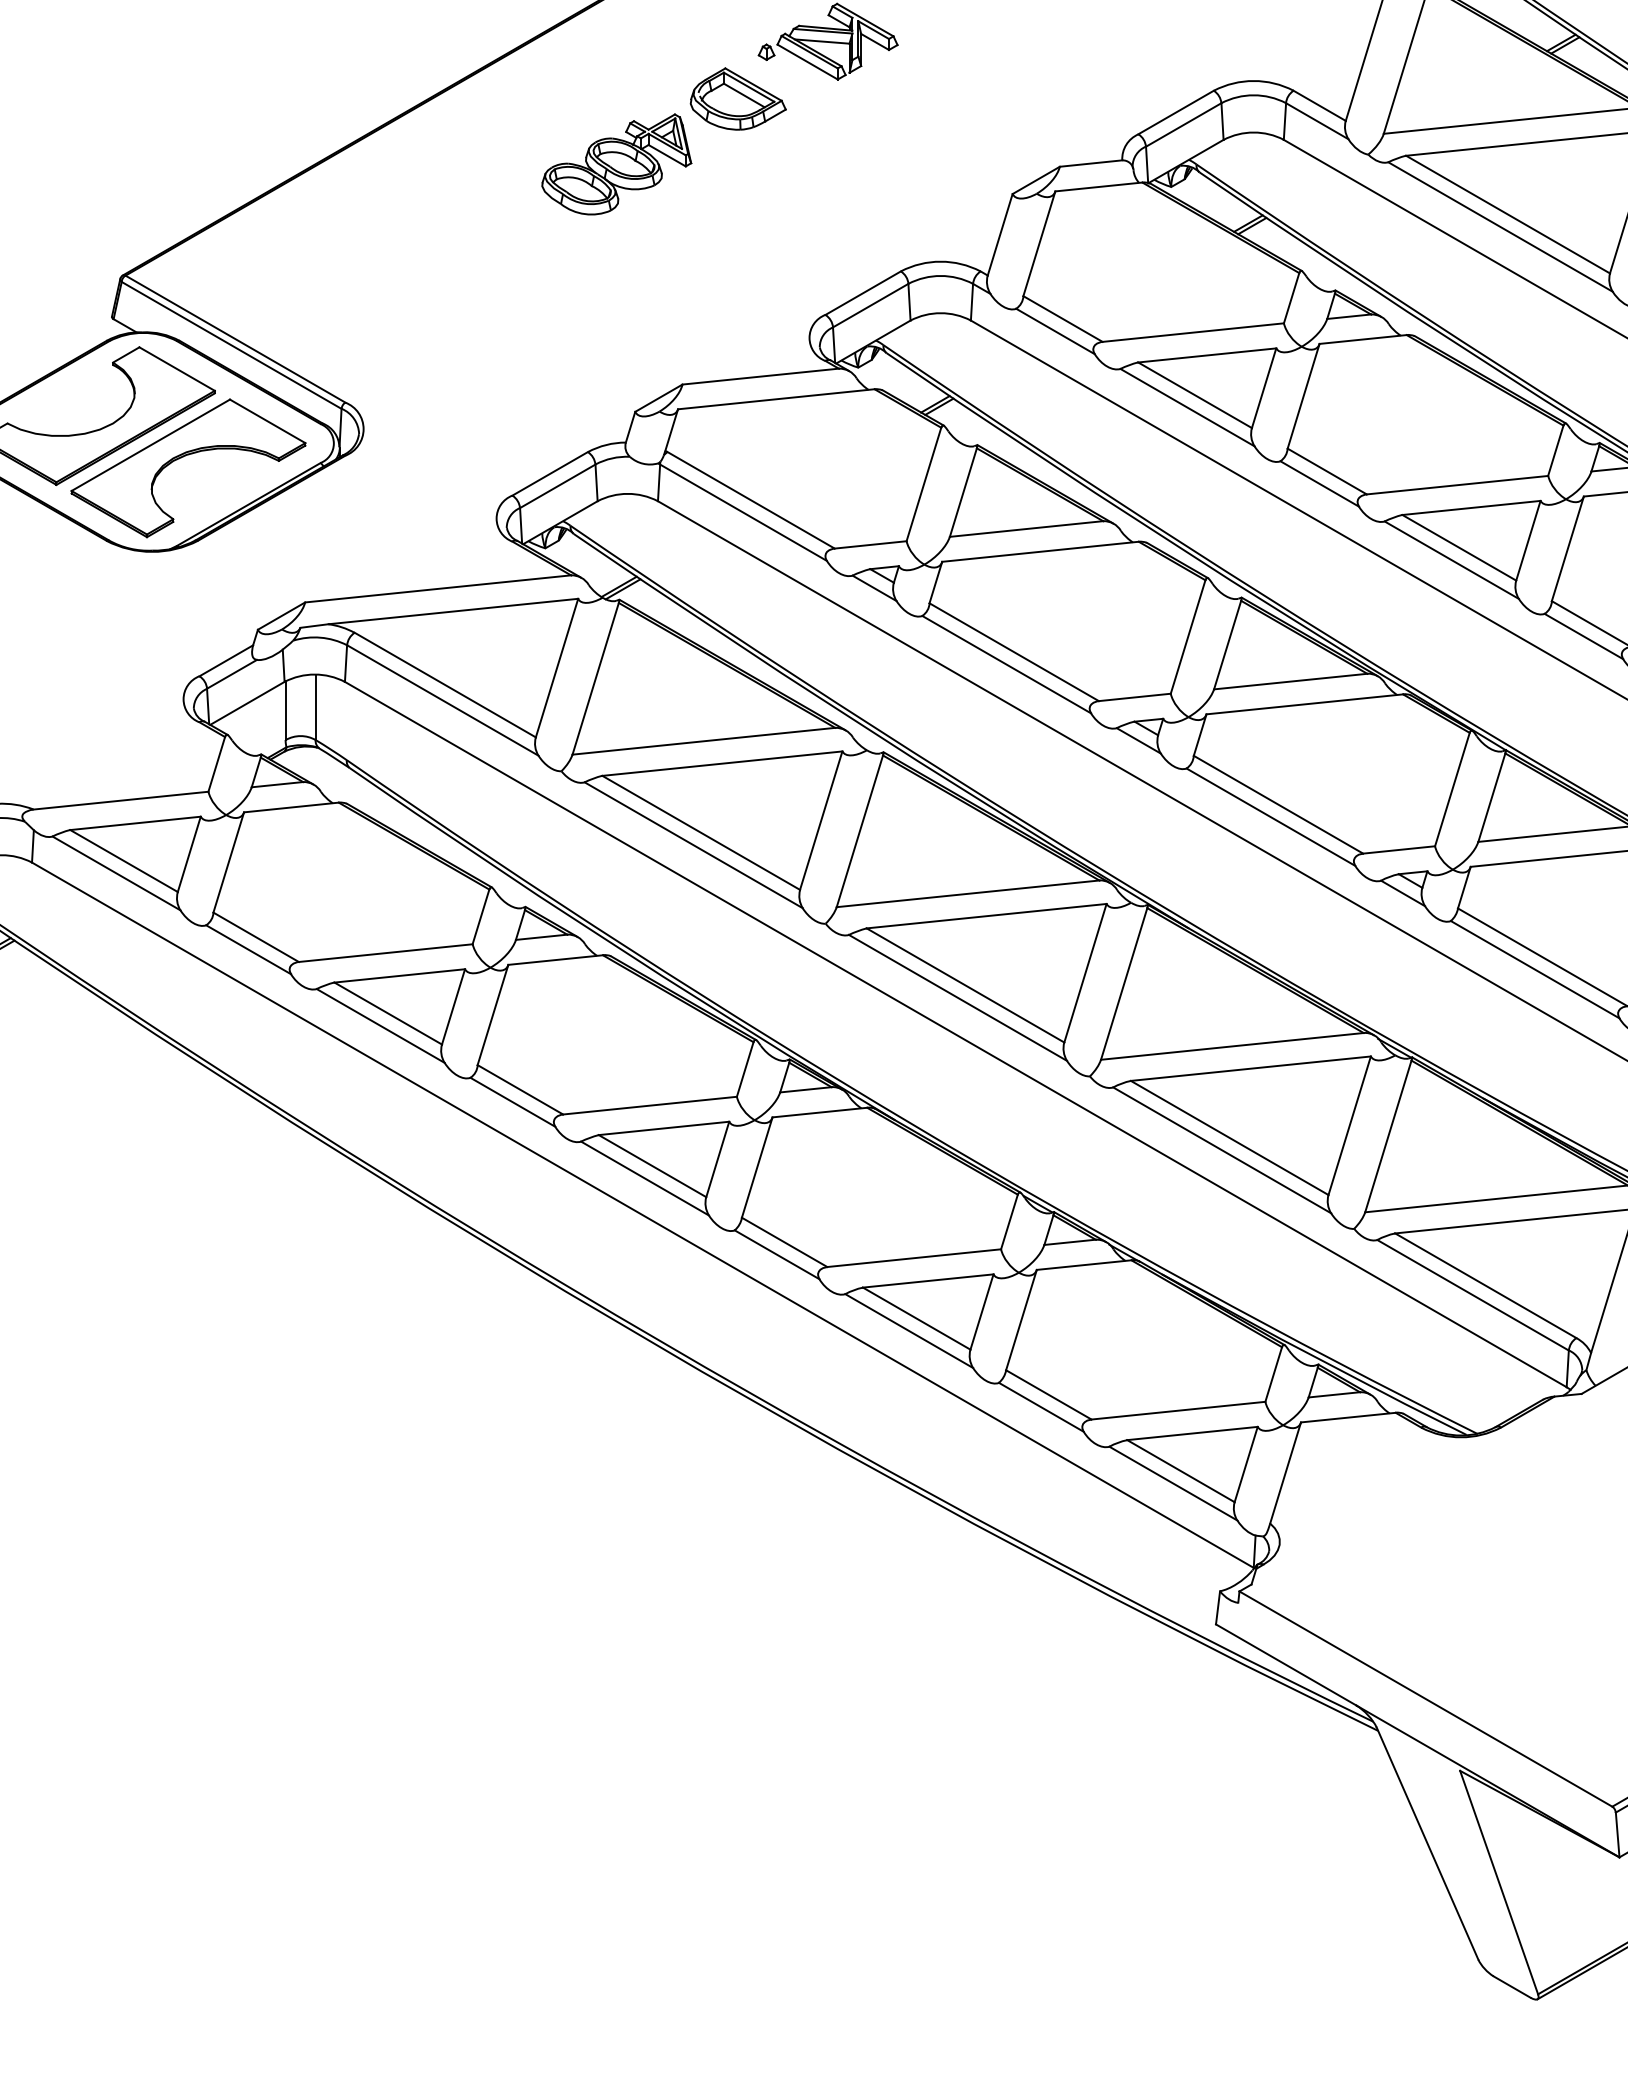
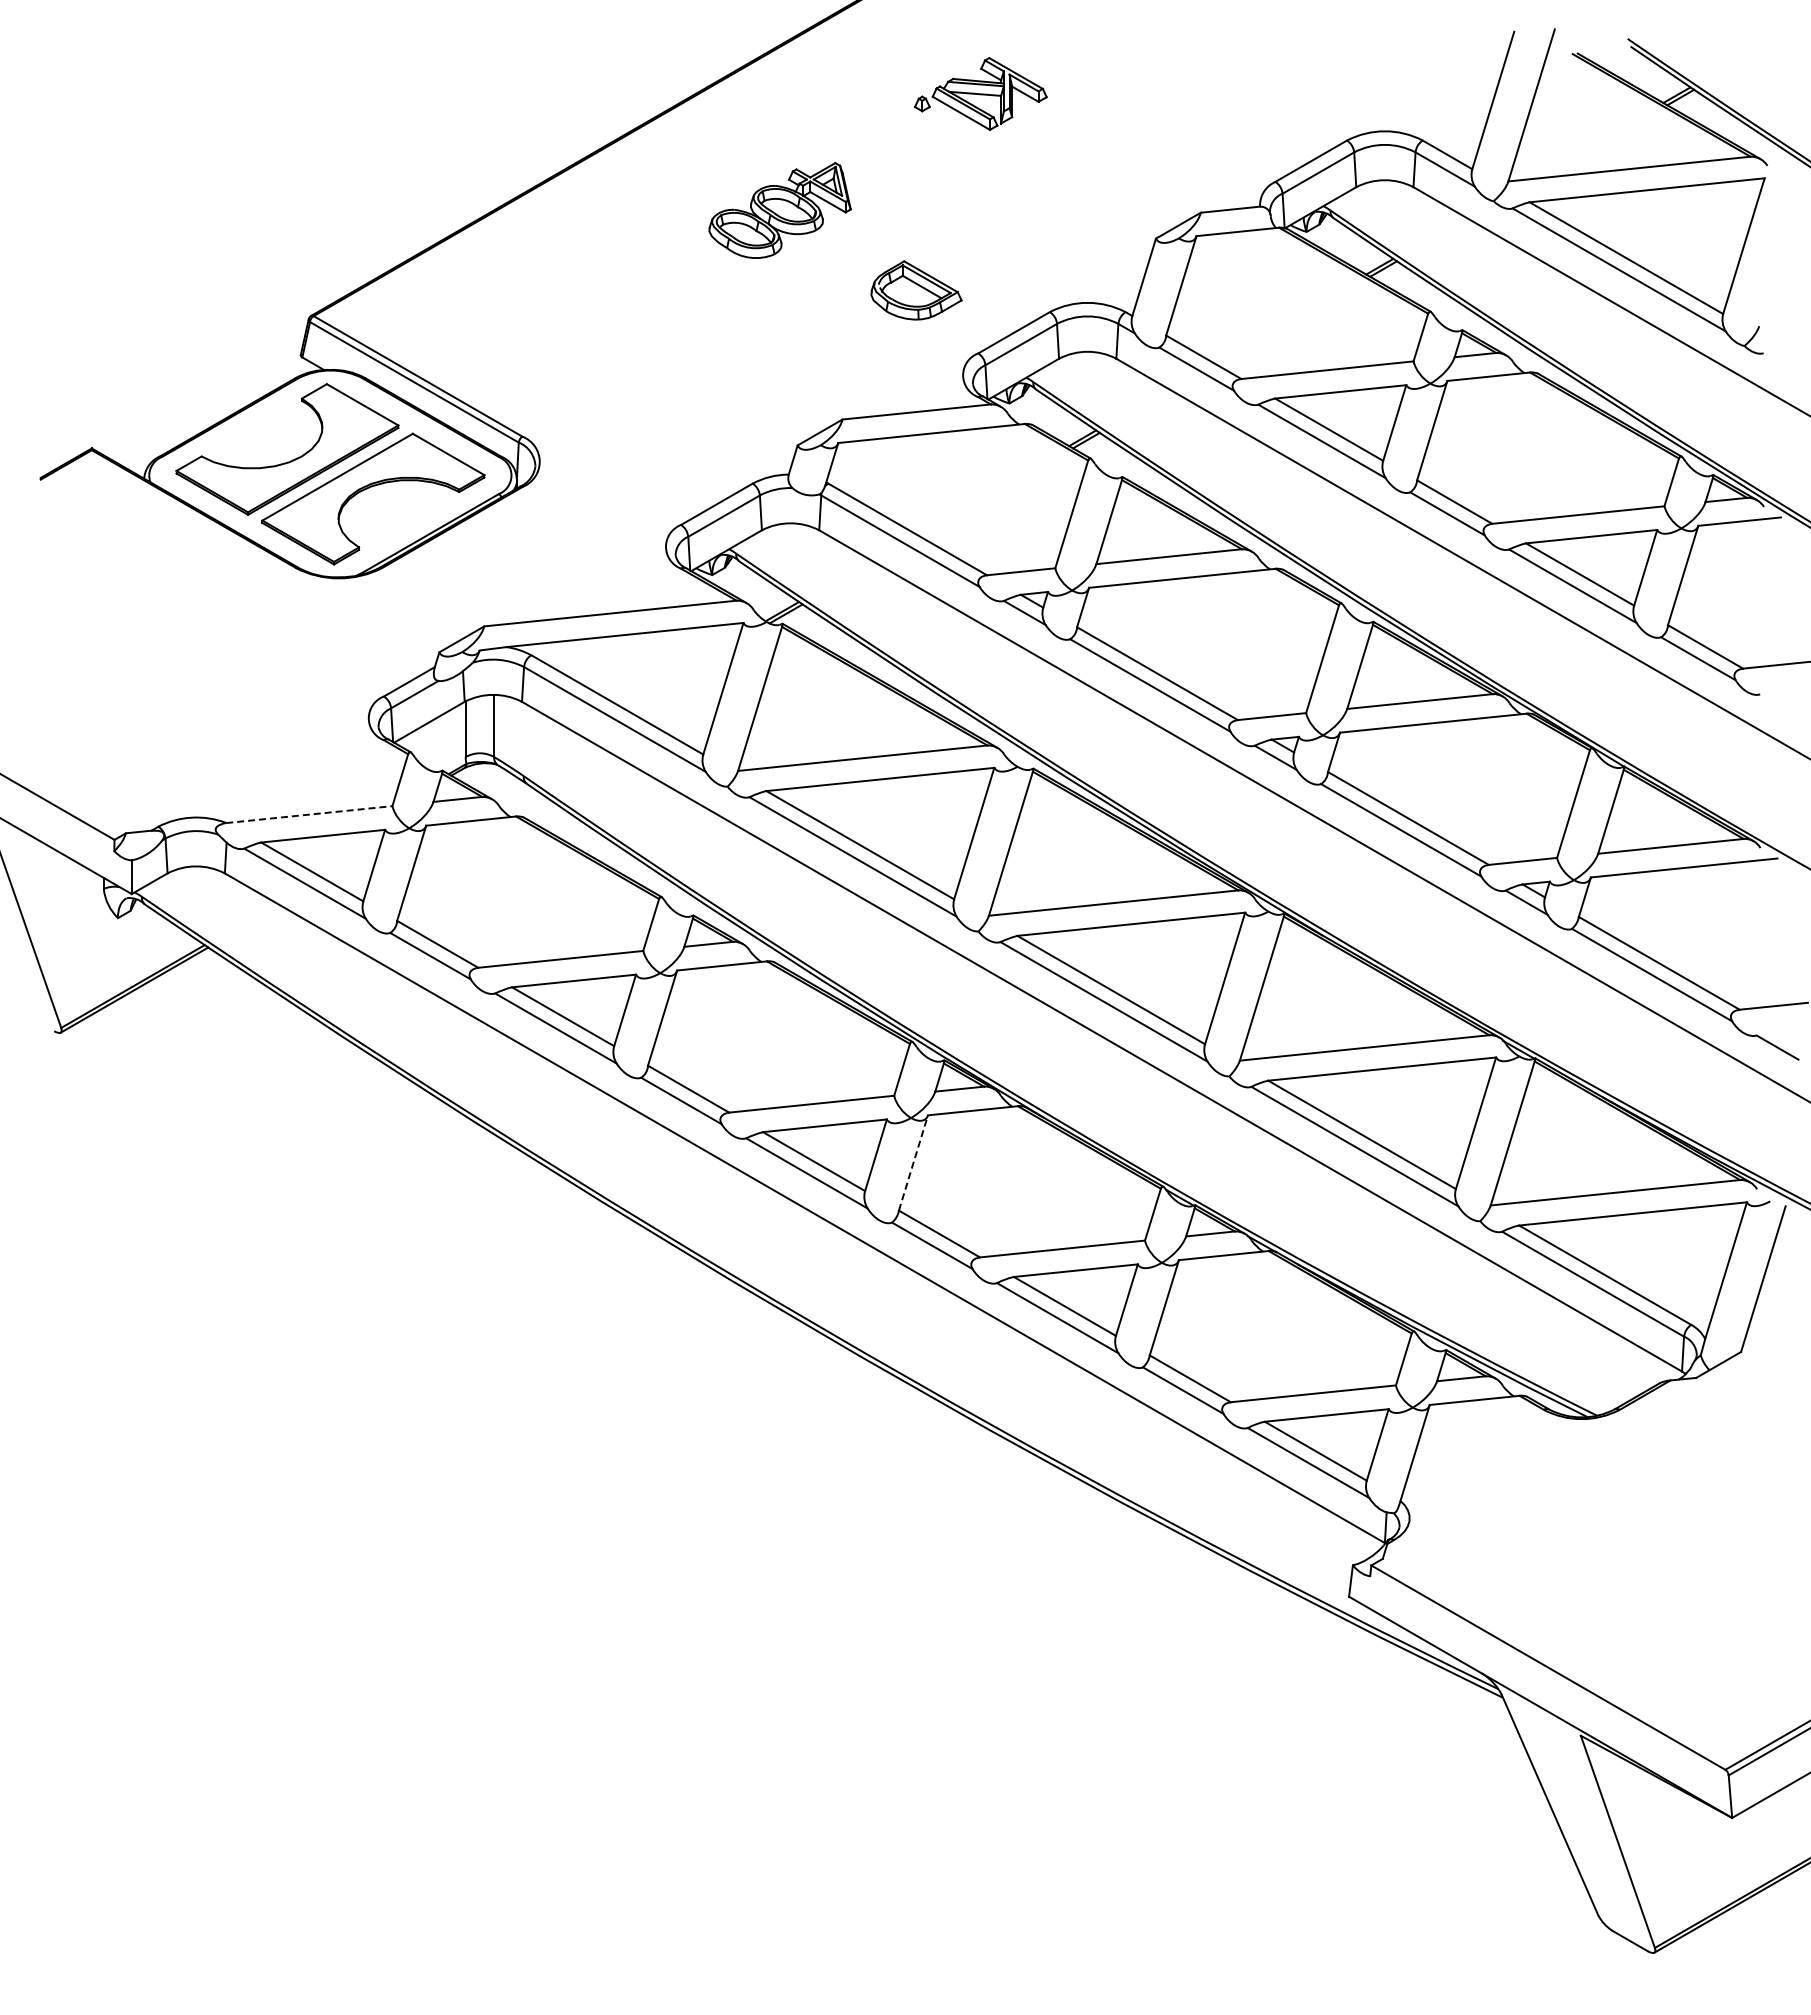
part: (738, 99) -> (916, 290), moved
line: (121, 800) -> (309, 814), solid -> dashed
line: (757, 1167) -> (913, 1162), solid -> dashed

